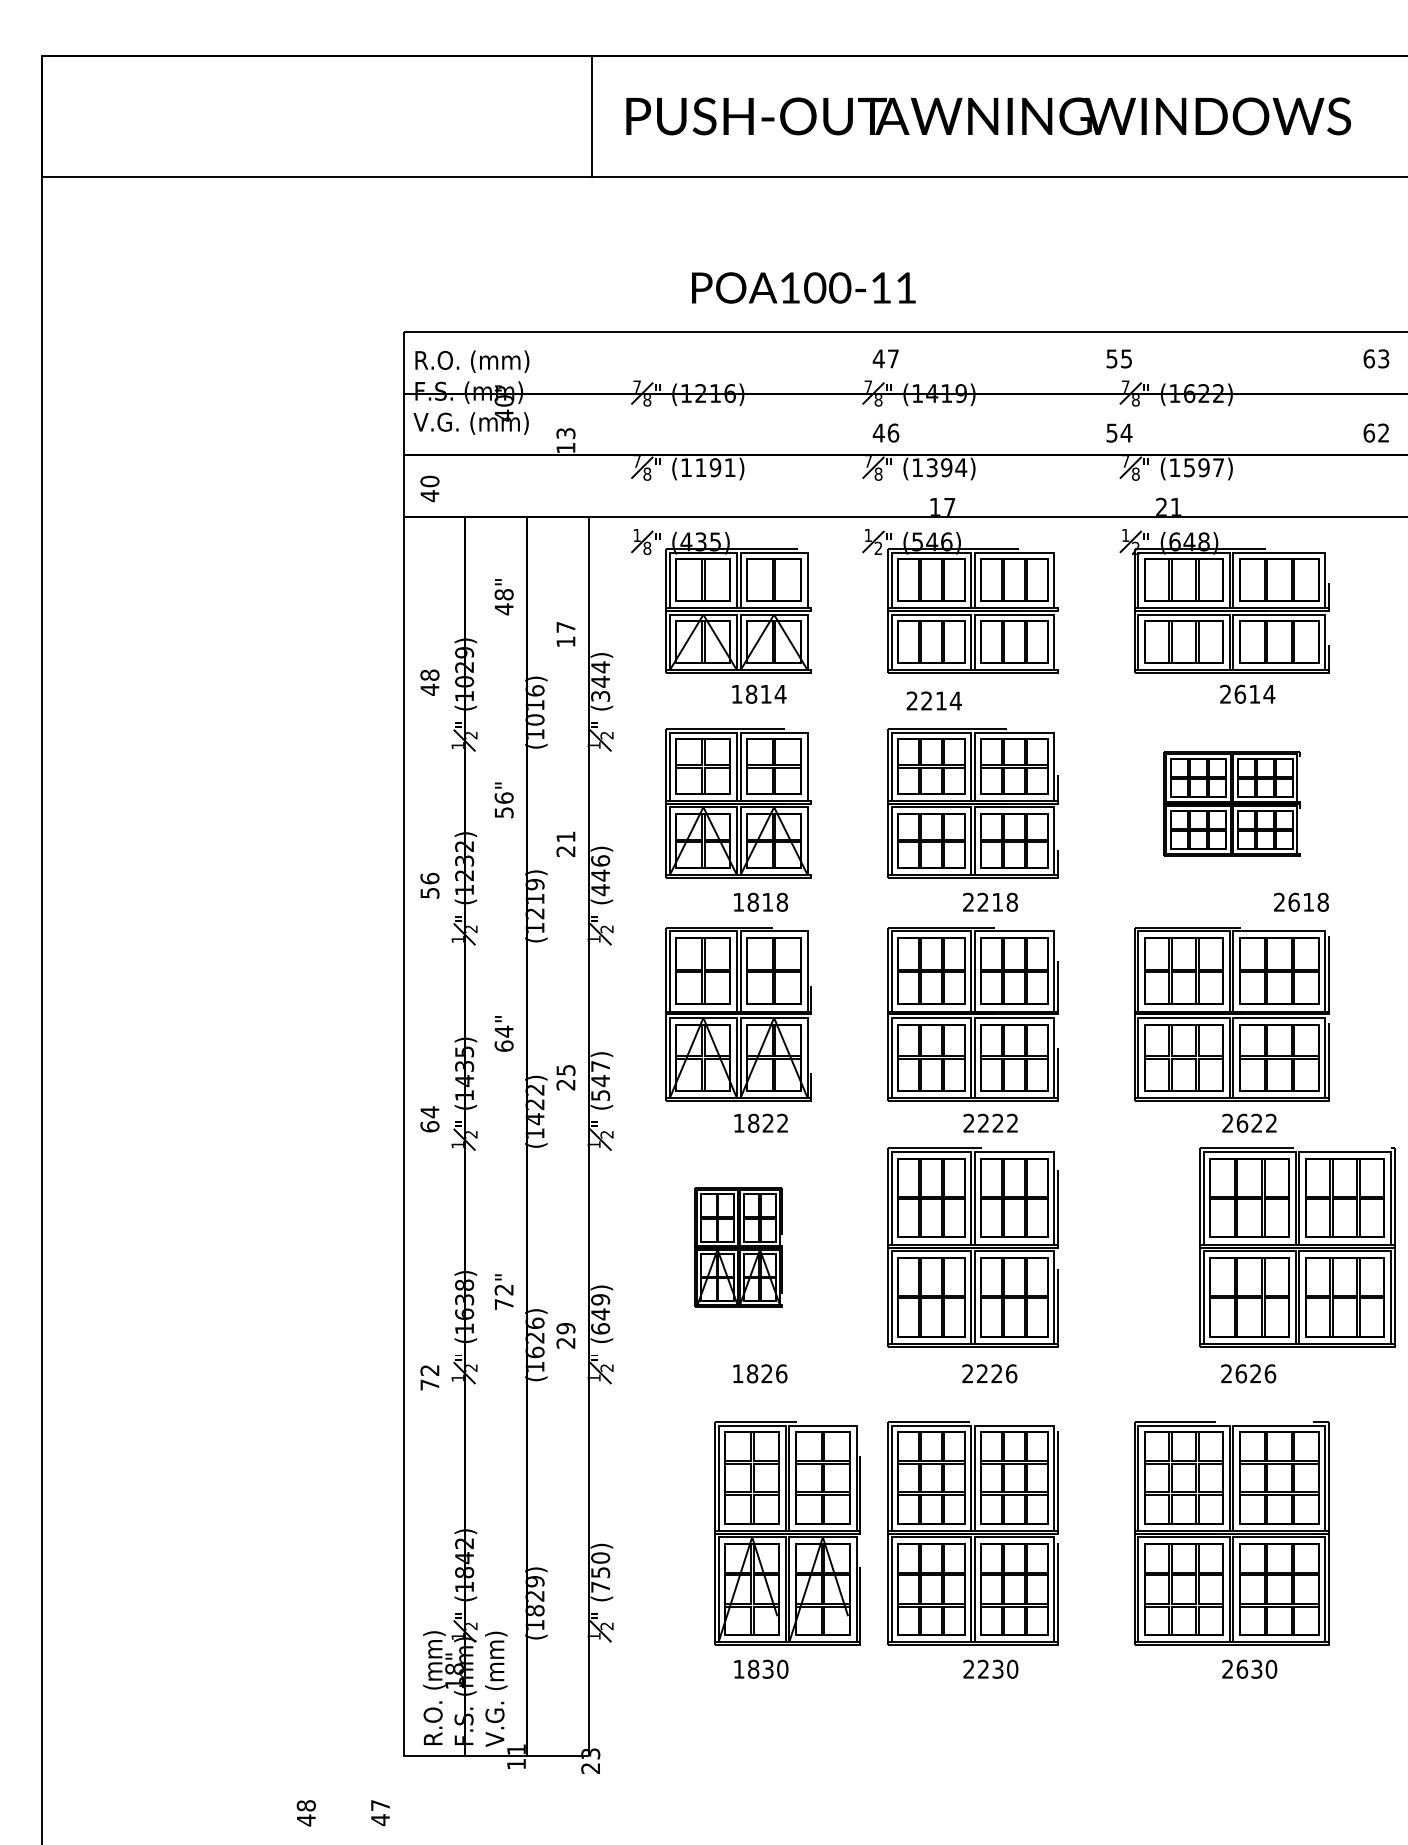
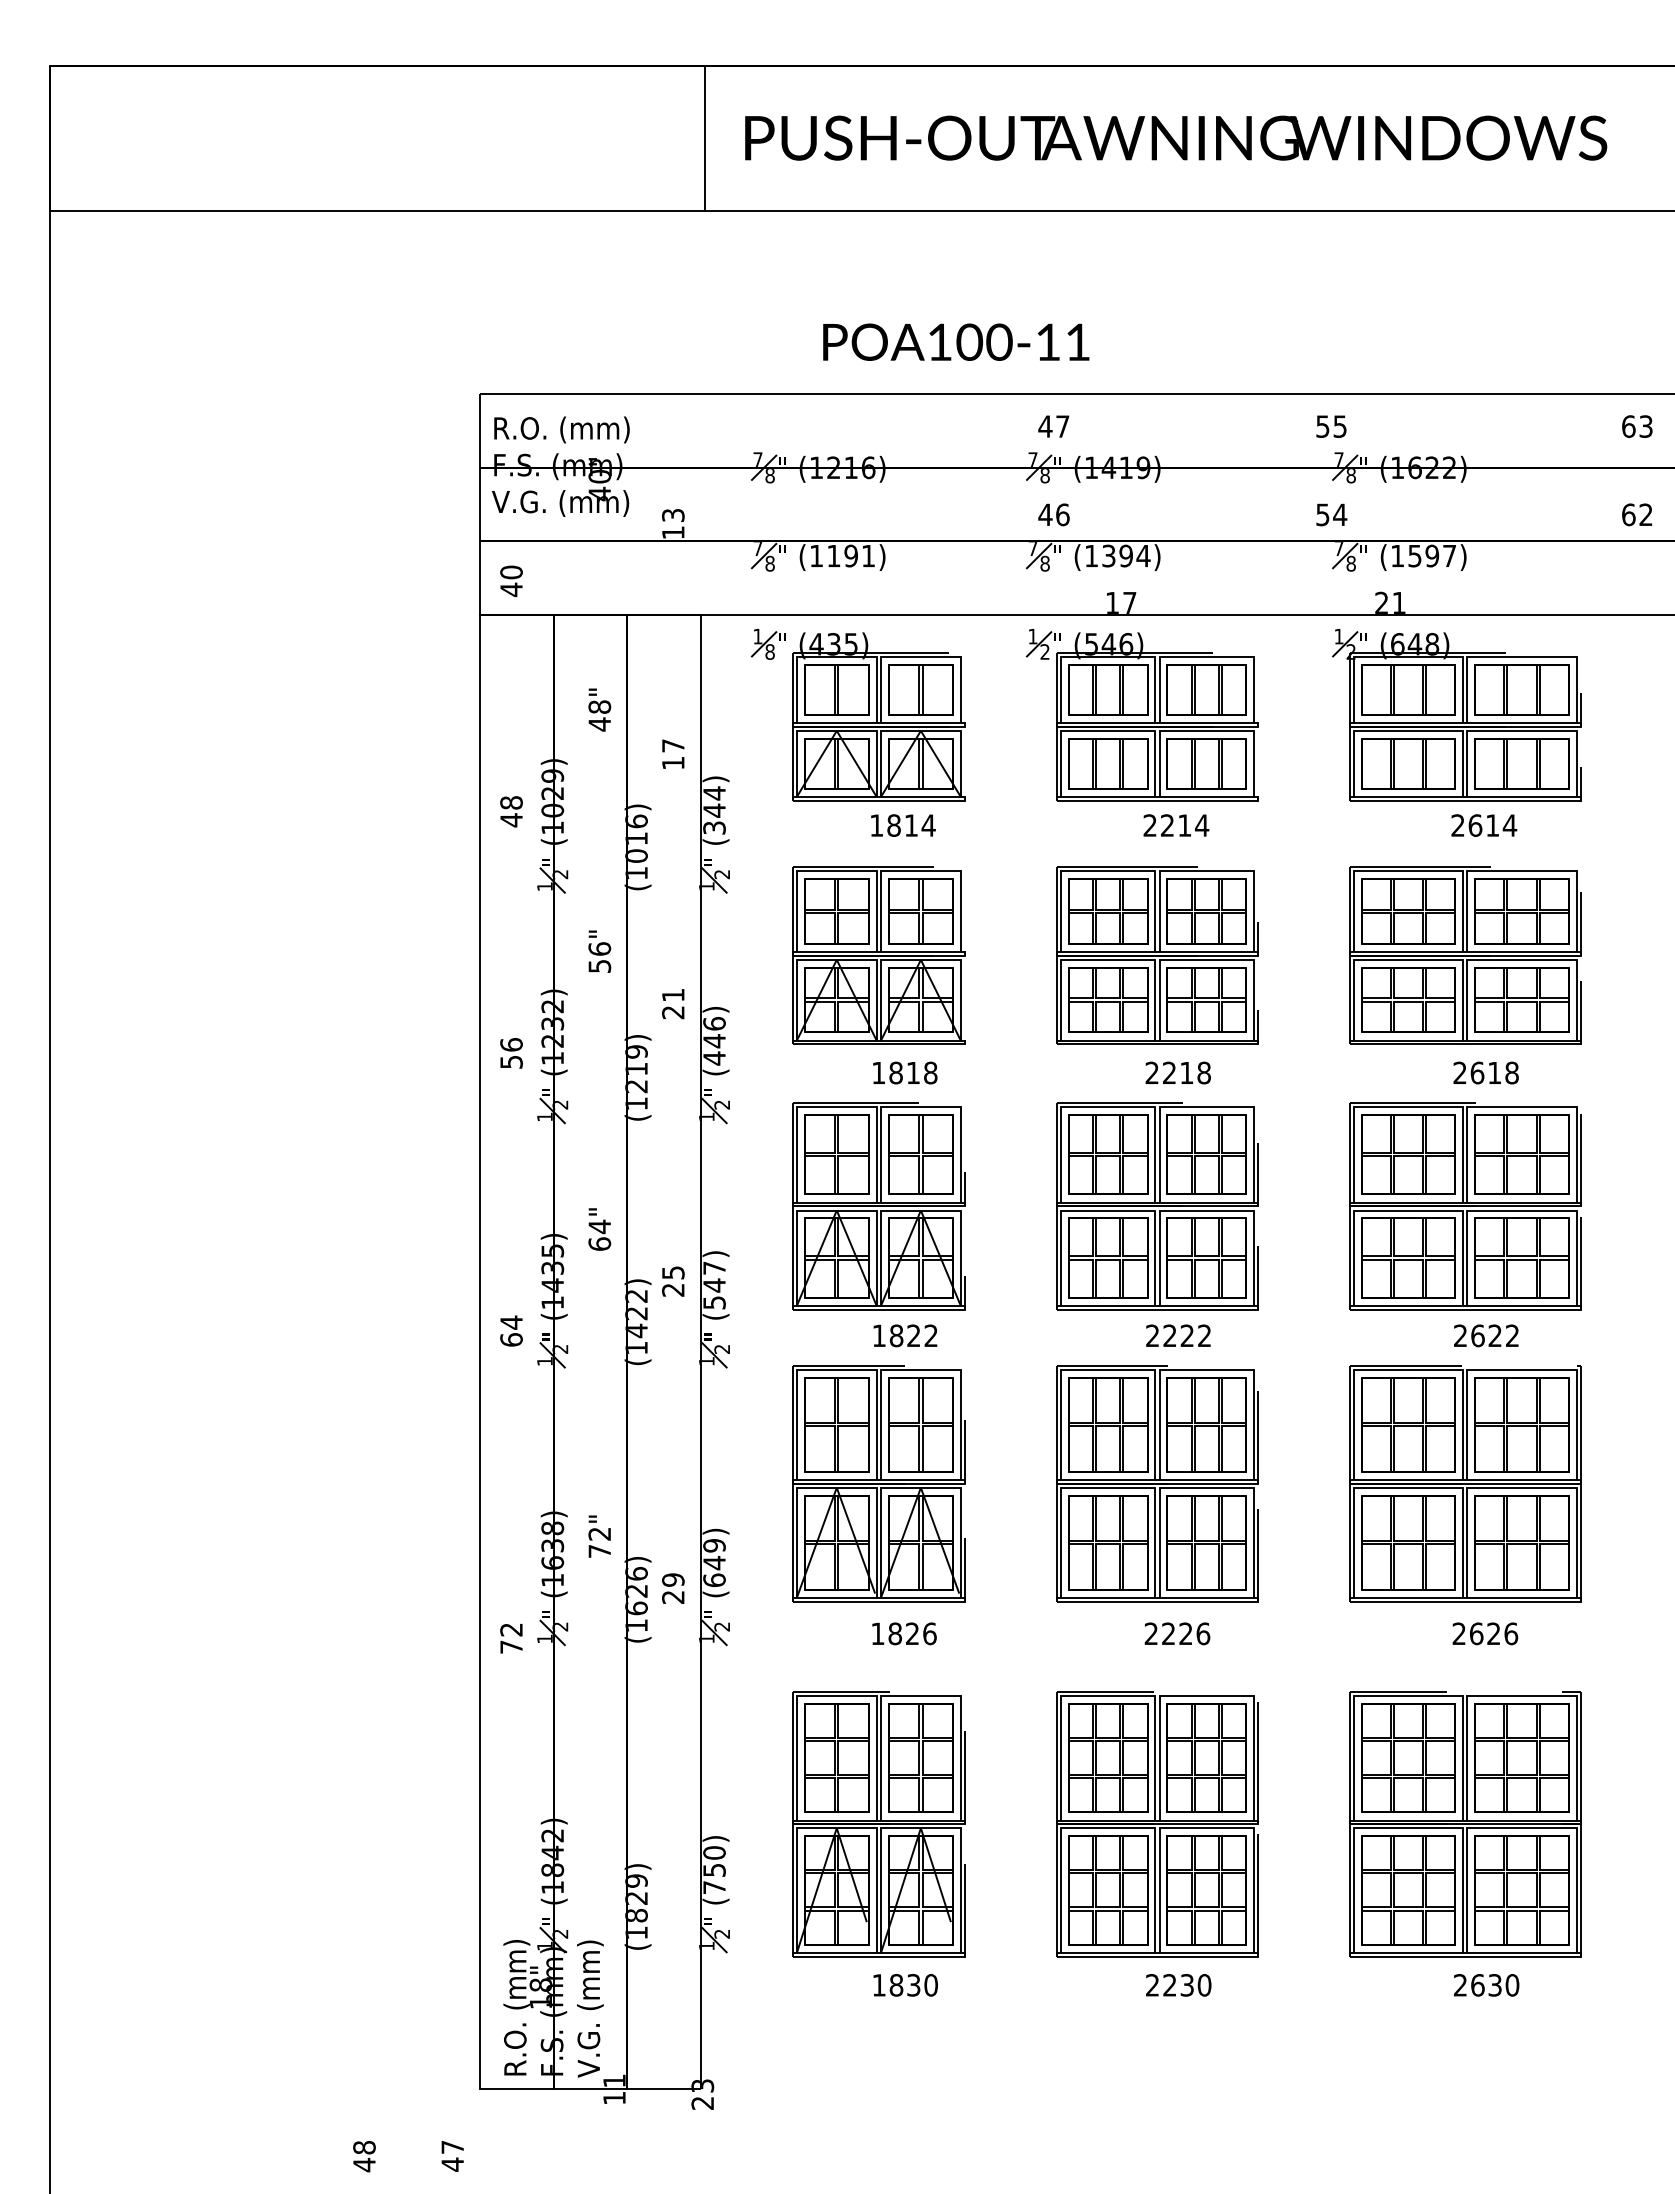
text: (934, 700) -> (1176, 825), moved
part: (1231, 803) -> (1465, 955), size x1.43
text: (1300, 901) -> (1485, 1072), moved
part: (738, 1247) -> (878, 1483), size x1.67
part: (1297, 1247) -> (1465, 1483), moved
part: (787, 1534) -> (878, 1824), moved

